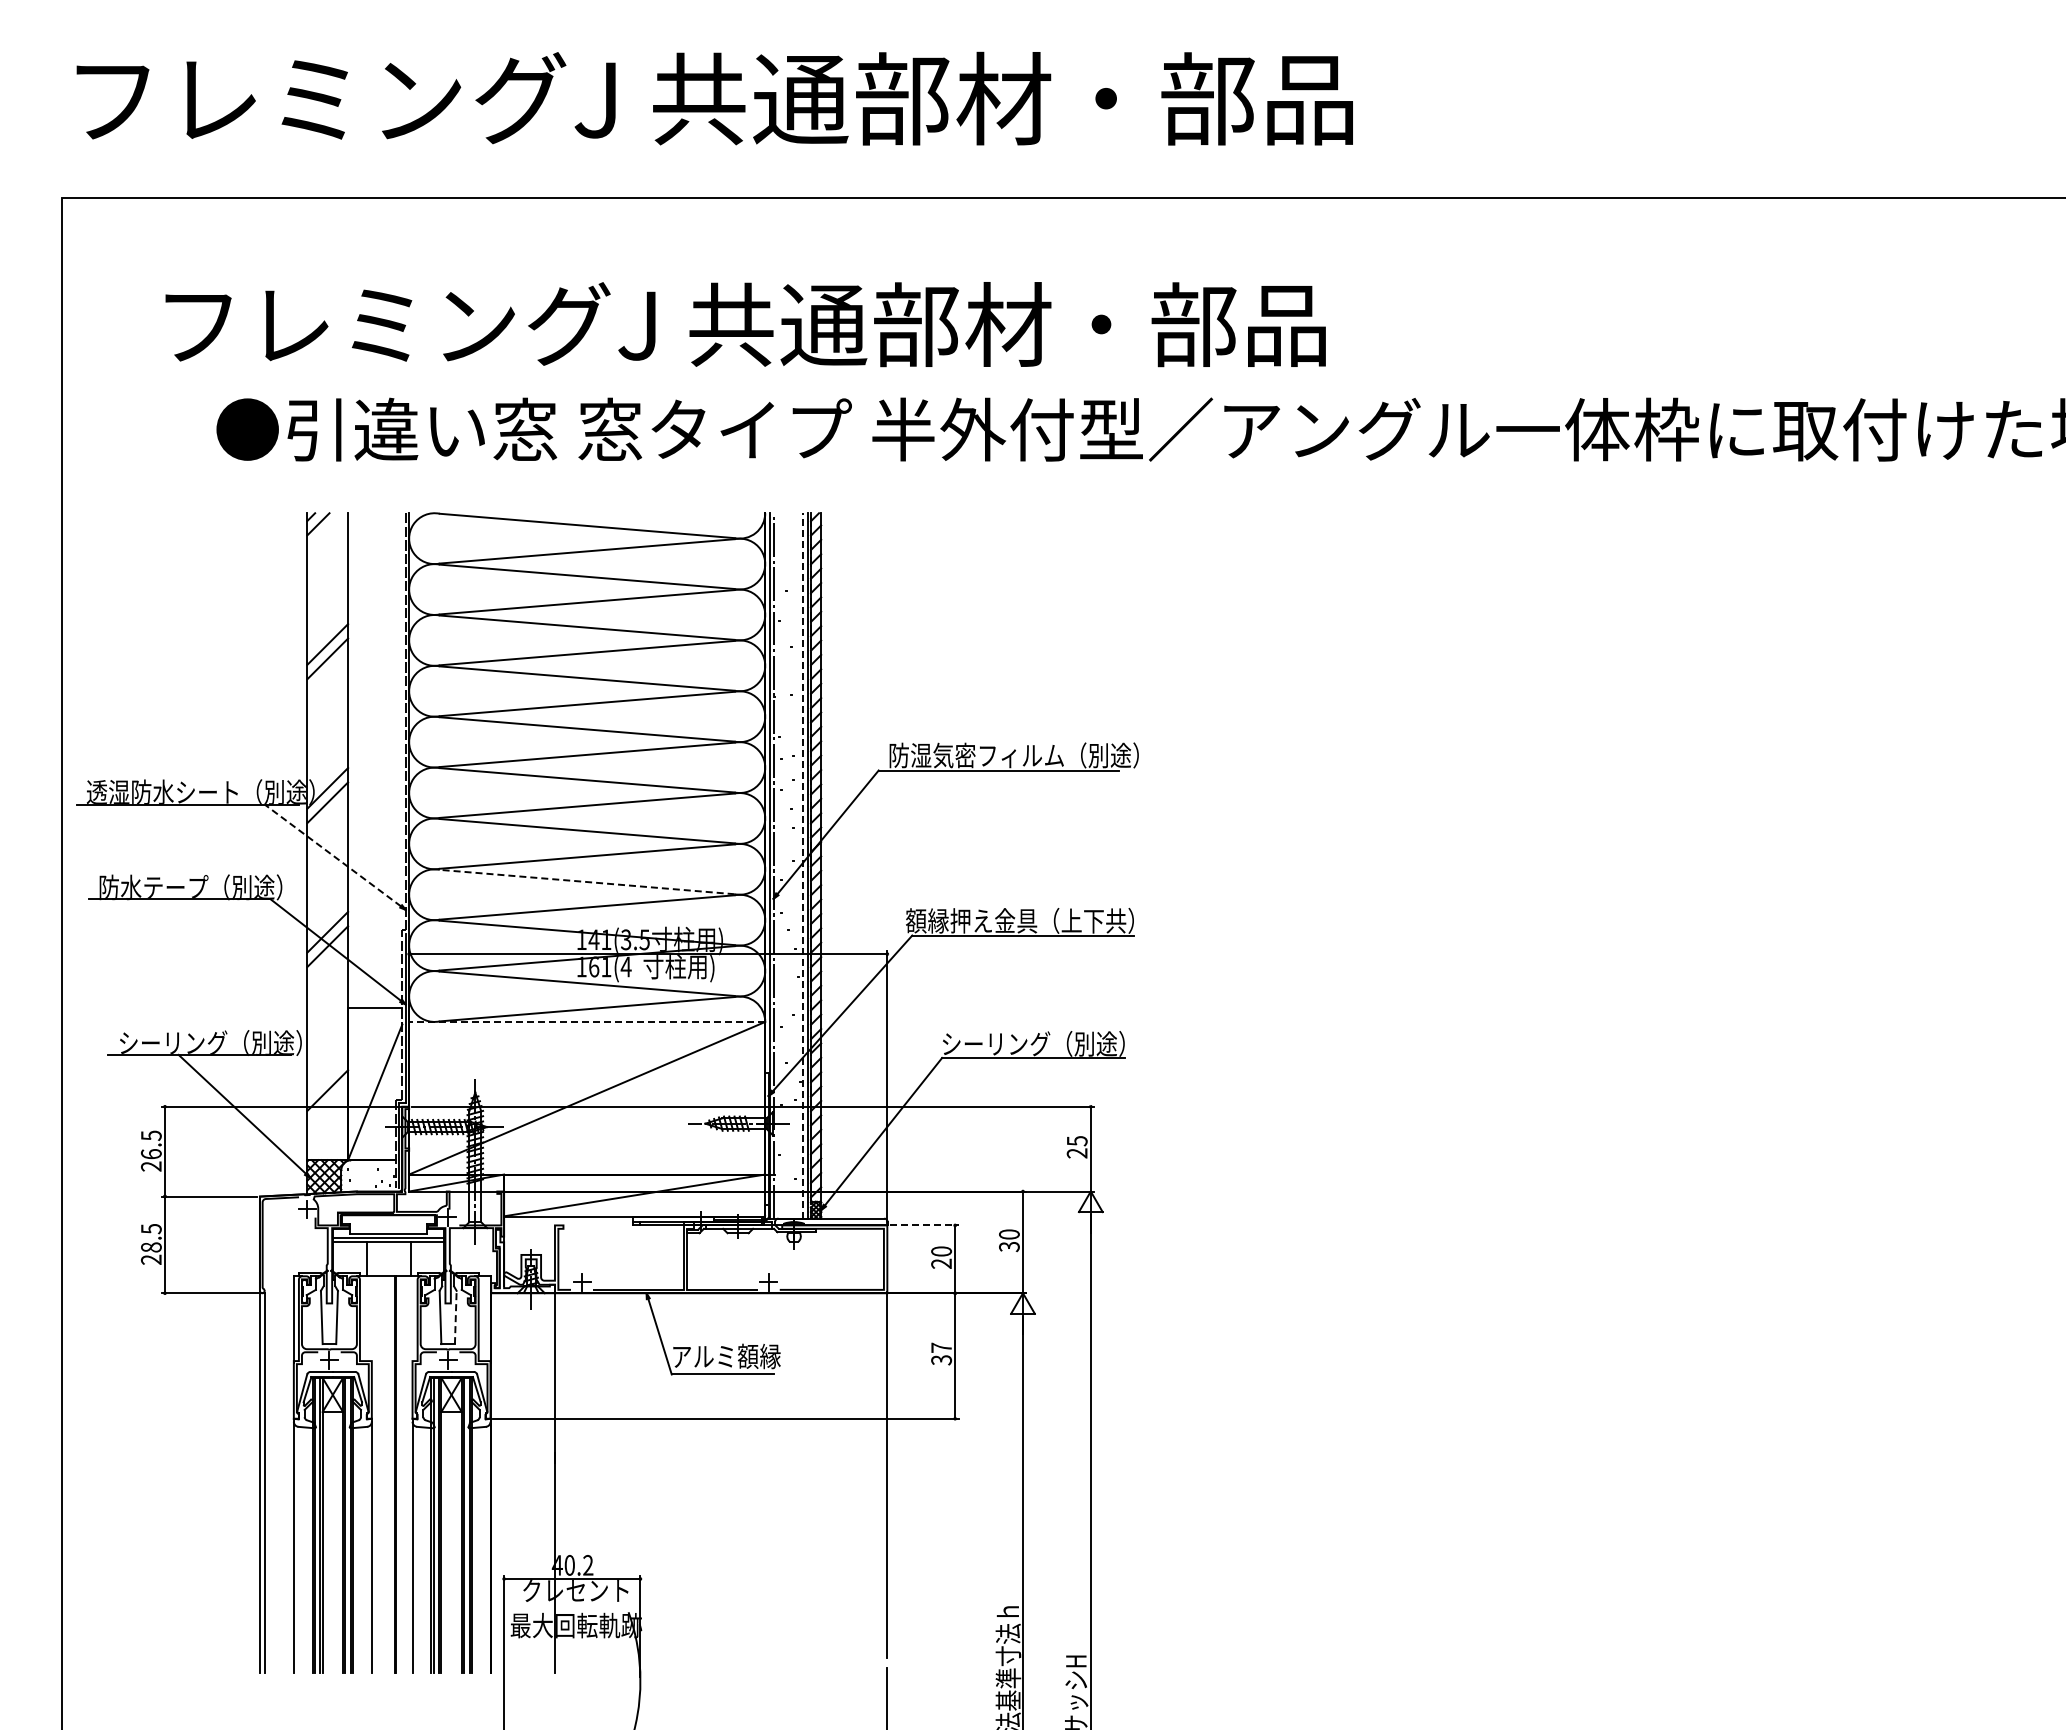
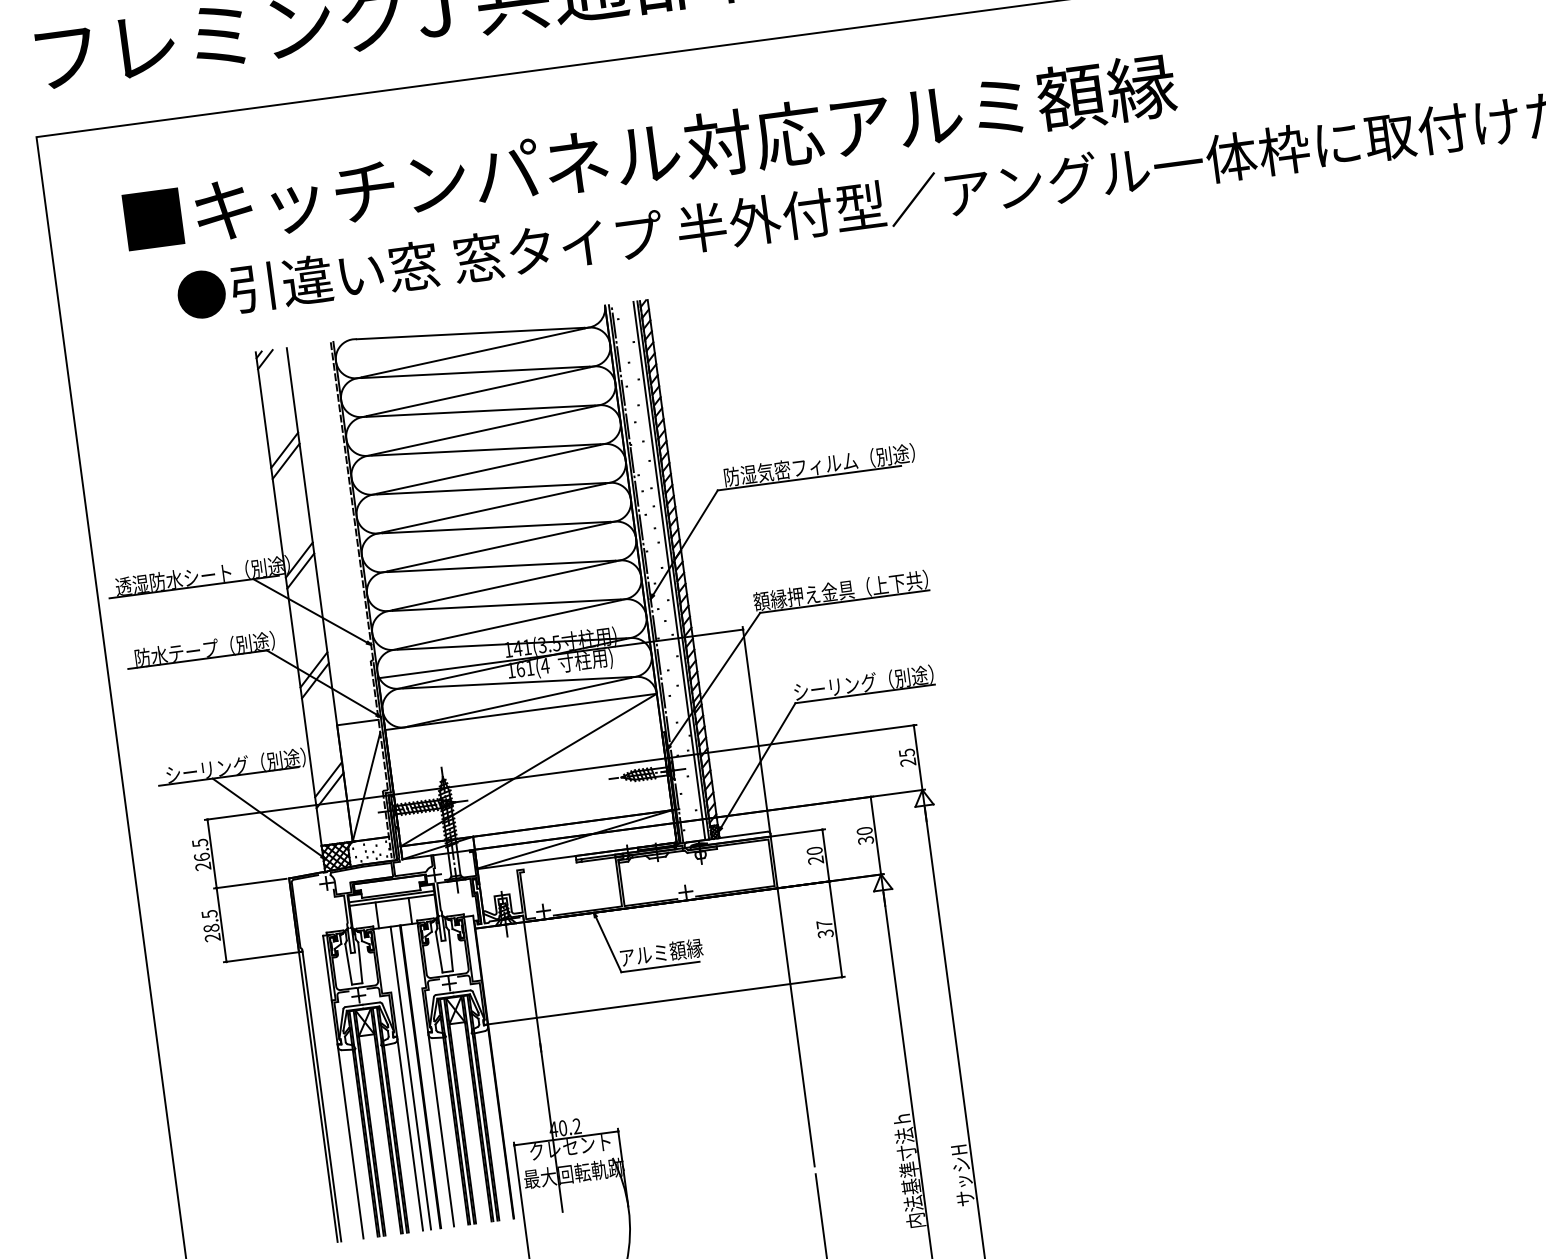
text: (849, 324) -> (650, 153), フレミングJ 共通部材・部品 -> ■キッチンパネル対応アルミ額縁
line: (333, 855) -> (310, 610), dashed -> solid
line: (802, 865) -> (669, 570), dashed -> solid
line: (587, 882) -> (507, 605), dashed -> solid
line: (586, 1021) -> (520, 711), dashed -> solid
line: (327, 1075) -> (328, 779), added
line: (924, 1225) -> (799, 832), dashed -> solid
line: (455, 1317) -> (450, 950), dashed -> solid
line: (382, 1474) -> (410, 1077), added

